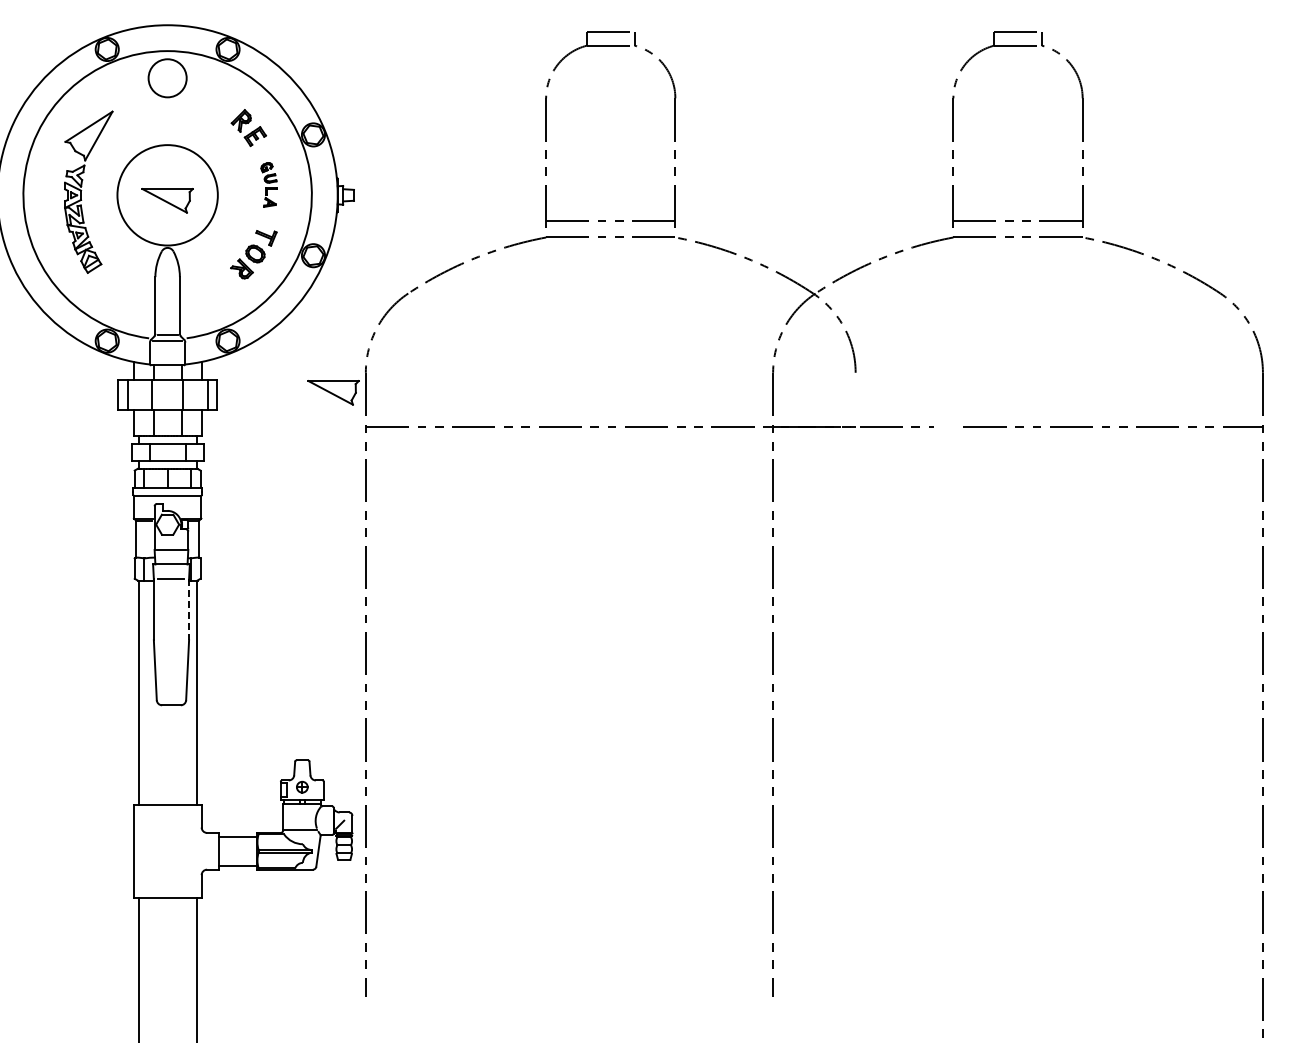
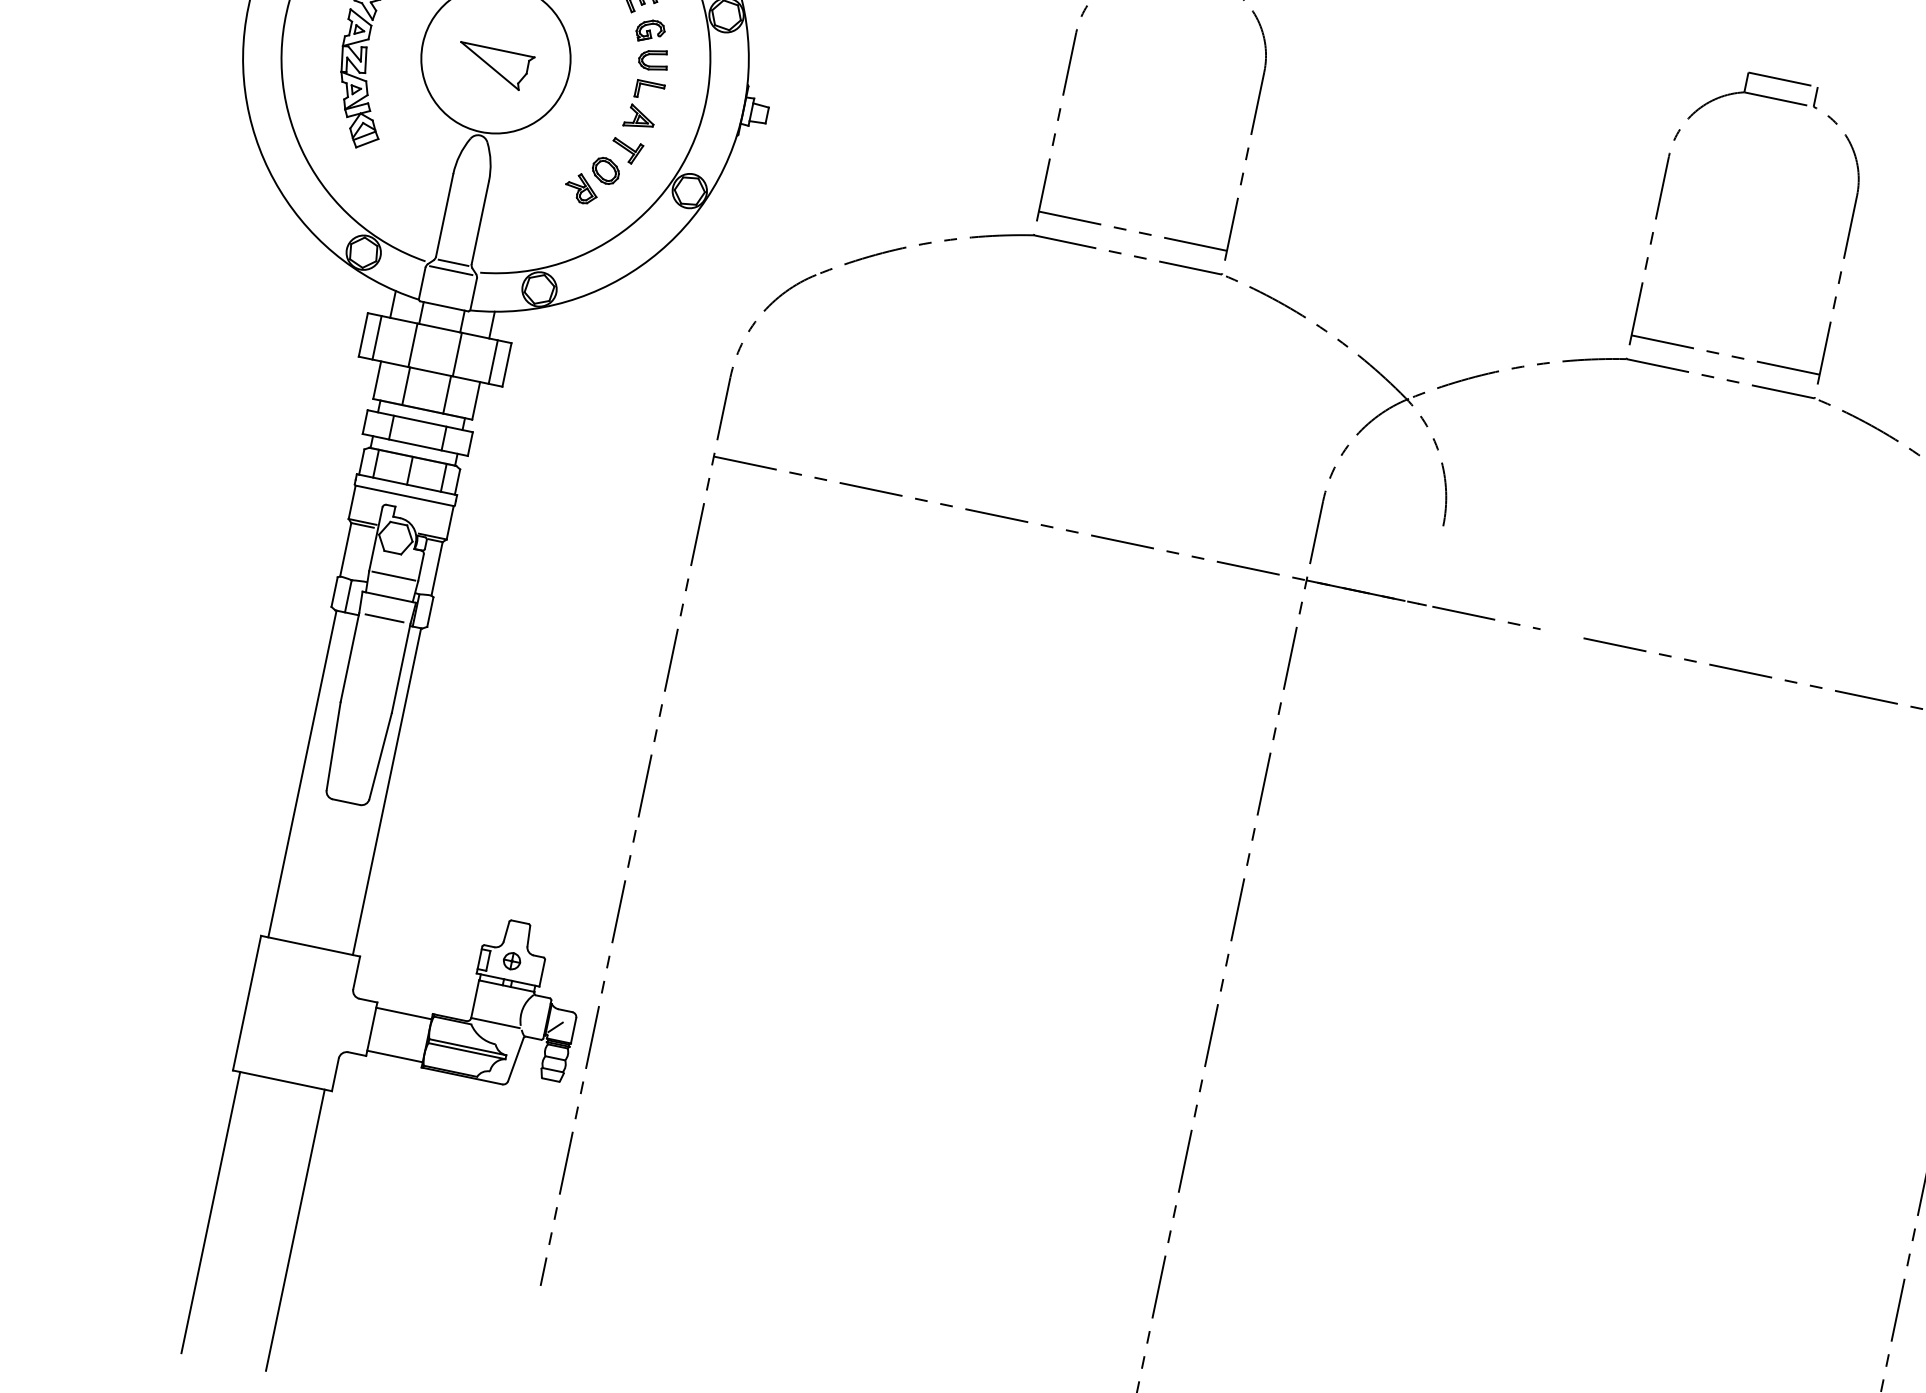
part: (268, 184) -> (646, 73), size x1.67
part: (333, 392) -> (677, 396), removed
line: (189, 609) -> (401, 668), dashed -> solid

